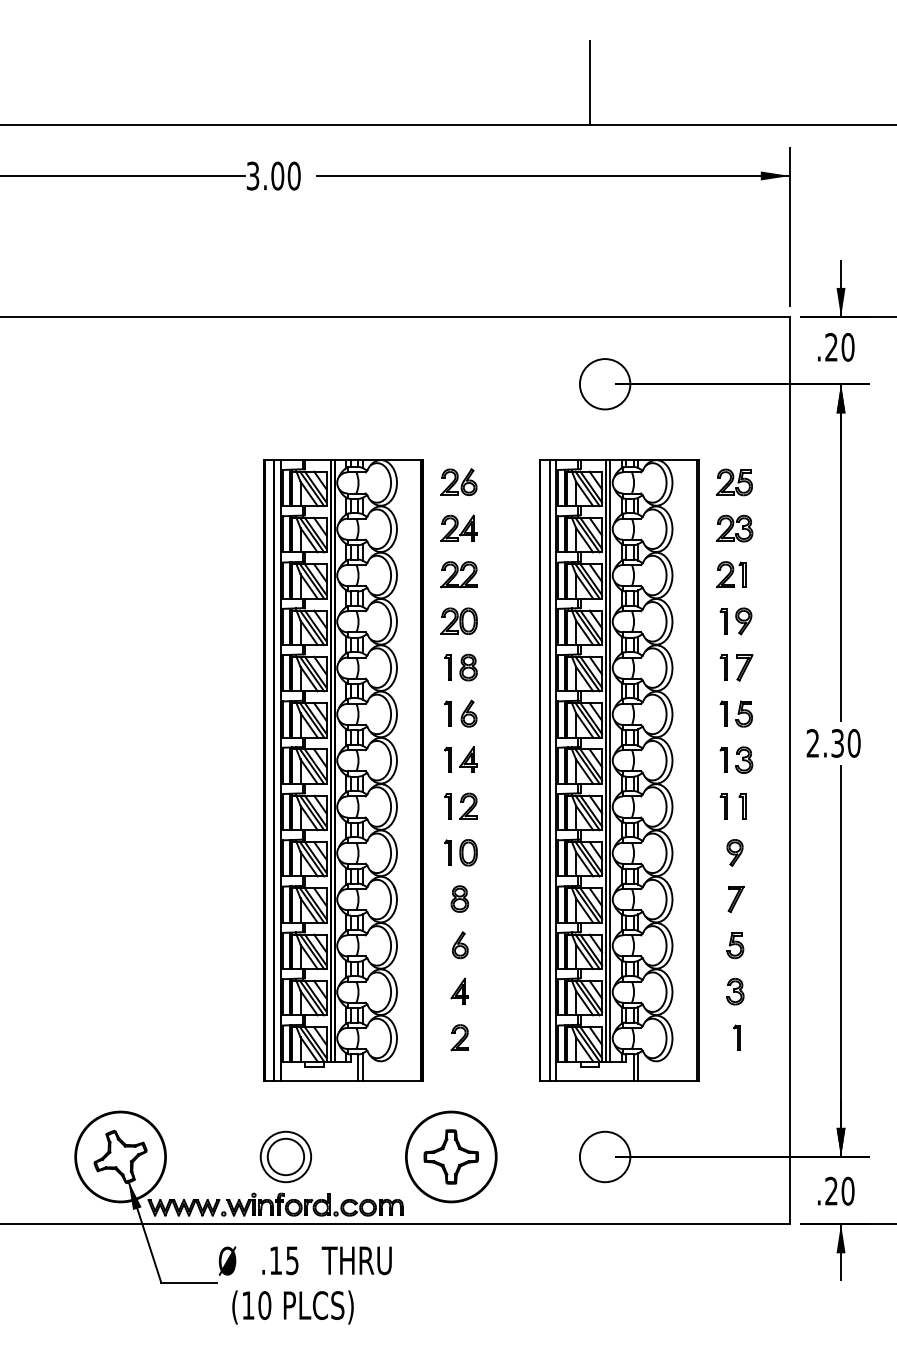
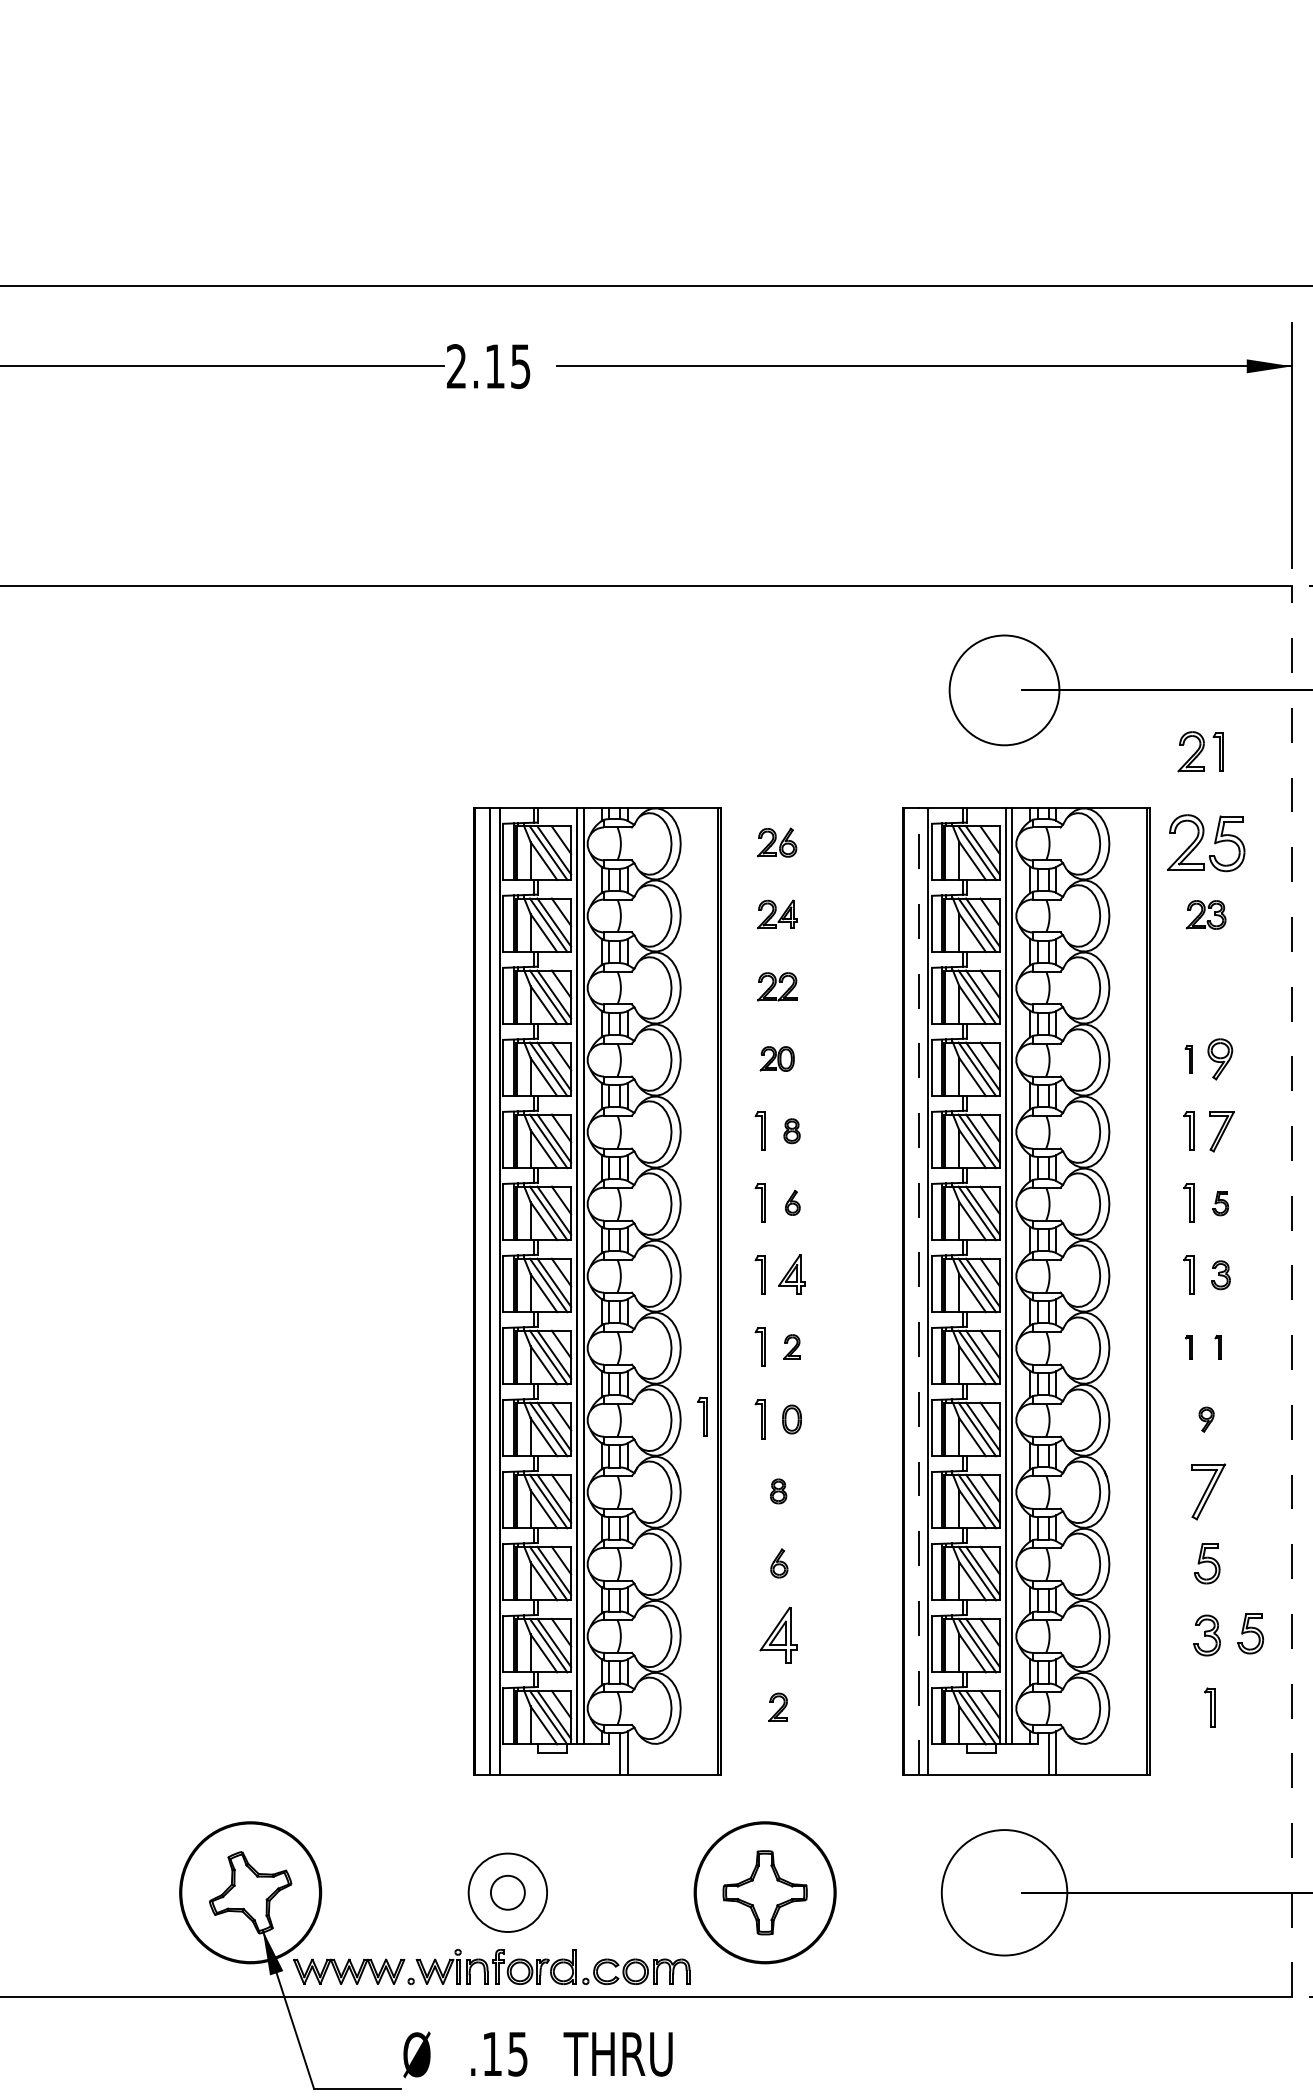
line: (590, 82) -> (981, 220), removed
text: (273, 175) -> (488, 365), 3.00 -> 2.15
circle: (604, 384) -> (1003, 690), size x1.4
part: (458, 481) -> (776, 841), size x0.7
part: (733, 482) -> (1204, 843), size x1.4
part: (458, 527) -> (776, 913), size x0.7
part: (734, 528) -> (1205, 914), size x0.7
part: (458, 574) -> (776, 986), size x0.7
part: (730, 574) -> (1199, 751), moved
part: (458, 620) -> (776, 1058), size x0.6
part: (723, 621) -> (1188, 1059), size x0.7
part: (468, 667) -> (791, 1131), size x0.6
part: (468, 713) -> (791, 1202), size x0.6
part: (743, 713) -> (1219, 1202), size x0.6
part: (744, 759) -> (1221, 1274), size x0.7
line: (549, 770) -> (917, 1291), solid -> dashed
line: (789, 770) -> (1291, 1291), solid -> dashed
part: (468, 805) -> (791, 1345), size x0.6
part: (723, 806) -> (1188, 1347), size x0.6
part: (742, 806) -> (1218, 1347), size x0.6
part: (410, 850) -> (701, 1415), added
part: (468, 852) -> (791, 1418), size x0.7
part: (734, 852) -> (1205, 1418), size x0.6
part: (459, 898) -> (777, 1490), size x0.6
part: (735, 899) -> (1207, 1492), size x1.4
part: (460, 945) -> (779, 1563), size x0.7
part: (459, 990) -> (777, 1633), size x1.4
part: (763, 990) -> (1250, 1633), added
part: (459, 1037) -> (777, 1706), size x0.7
circle: (285, 1156) -> (507, 1892), size x0.6
circle: (604, 1156) -> (1003, 1892), size x1.6

